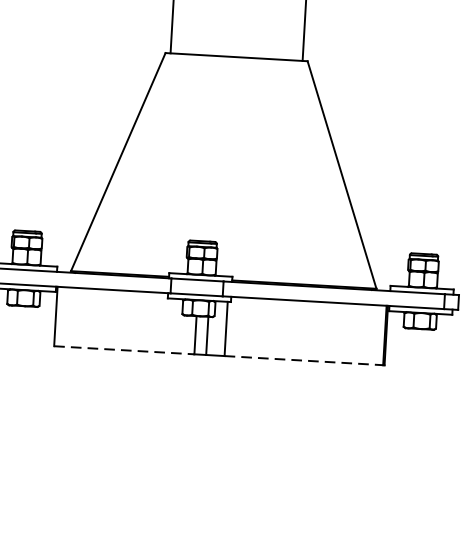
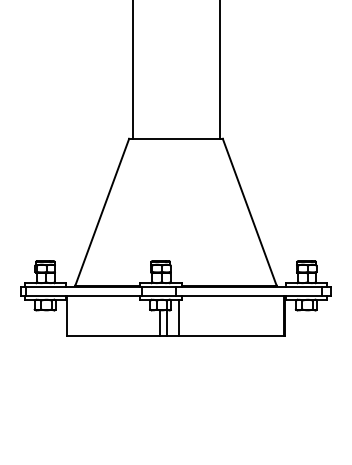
line: (124, 350) -> (113, 335), dashed -> solid
line: (305, 360) -> (232, 335), dashed -> solid

